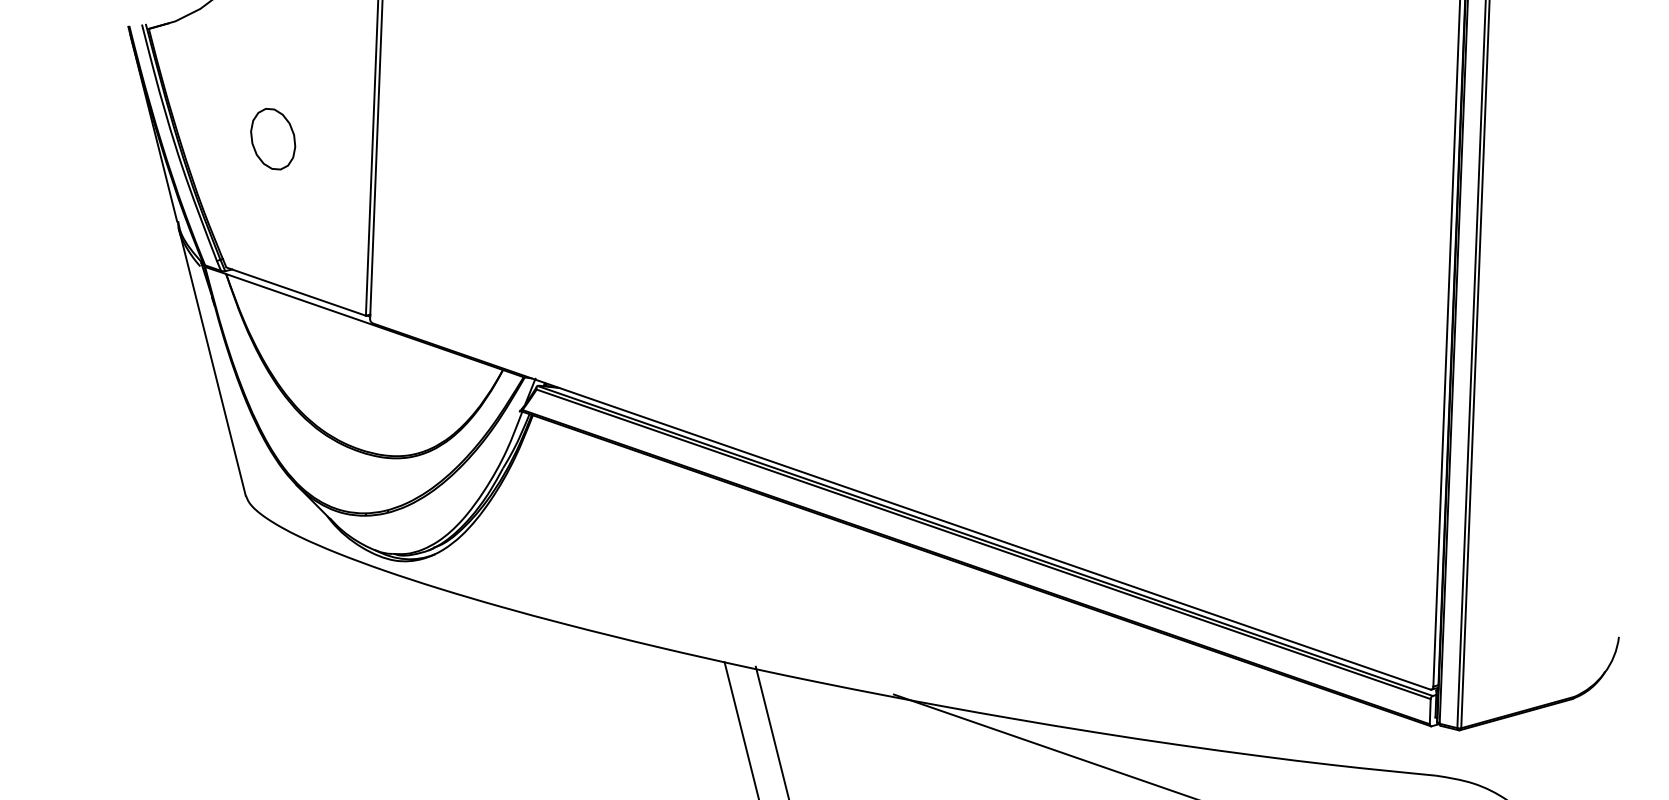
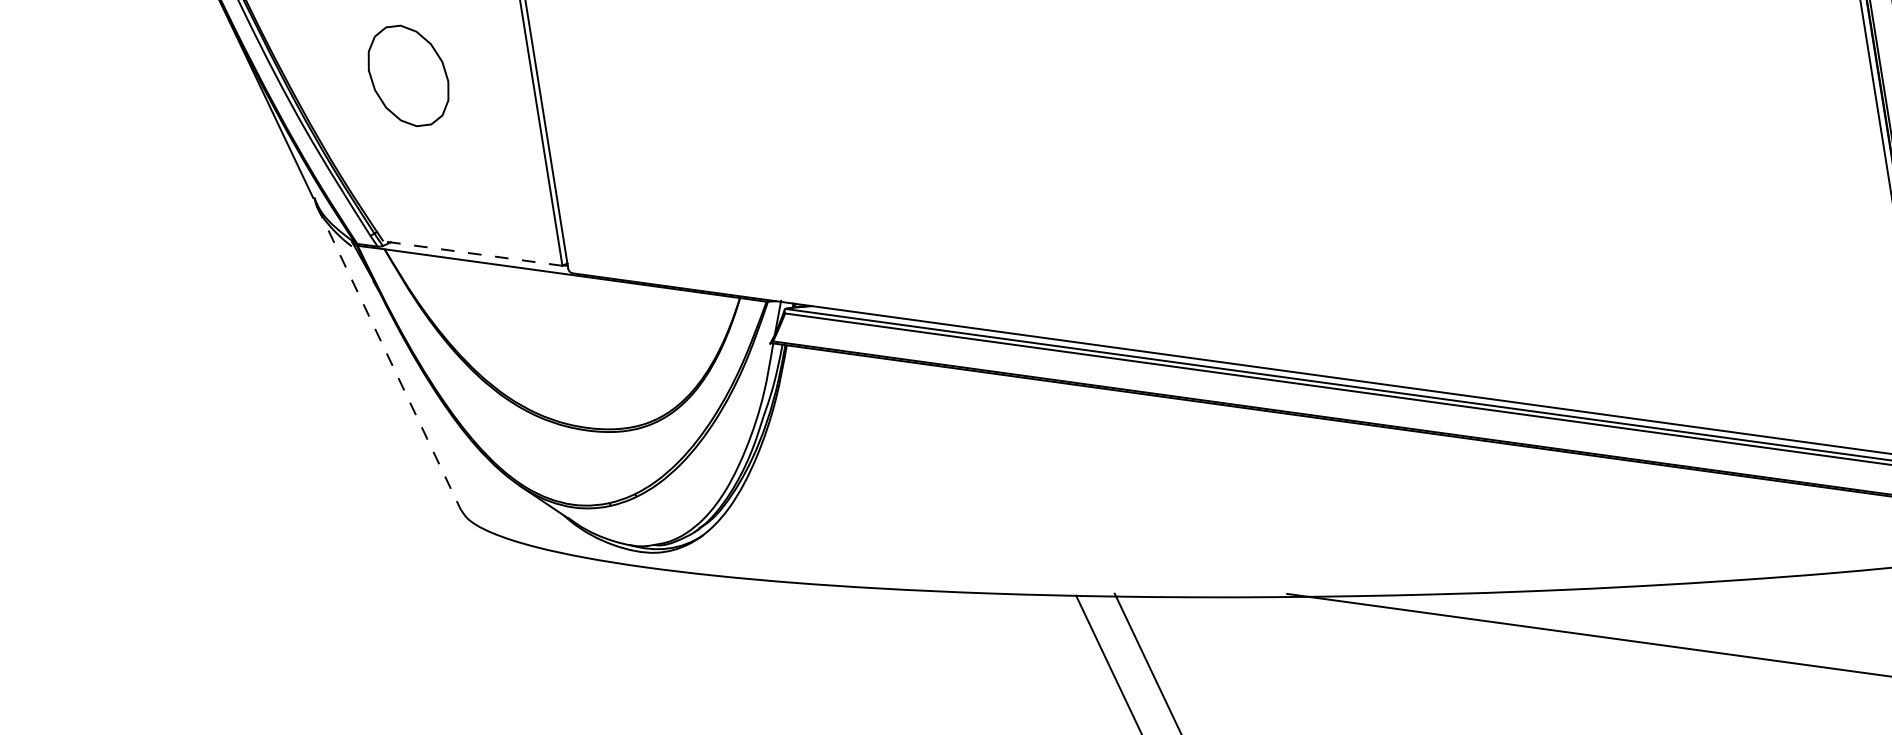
part: (273, 139) -> (409, 76), size x1.4
line: (296, 291) -> (473, 253), solid -> dashed
line: (212, 362) -> (389, 358), solid -> dashed

